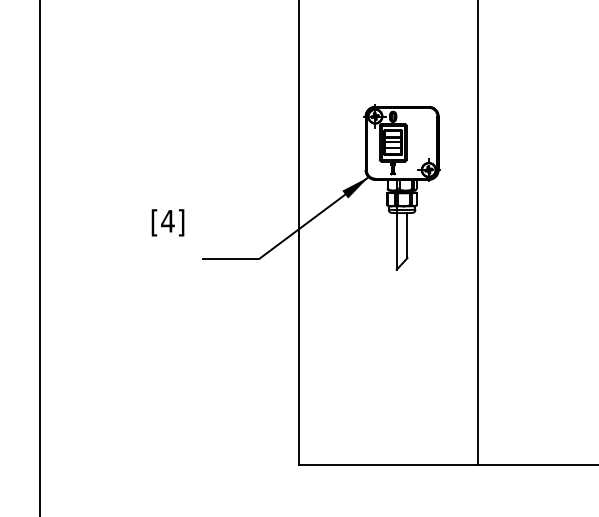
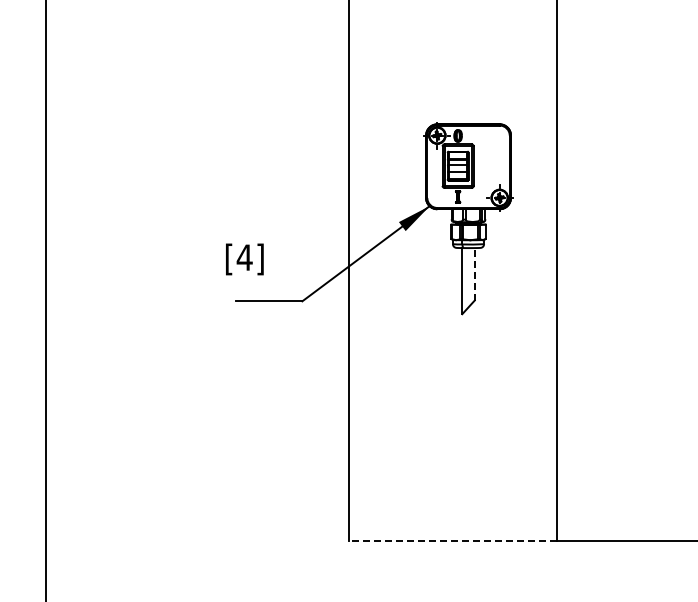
text: (167, 222) -> (244, 259), moved
line: (407, 234) -> (474, 273), solid -> dashed
line: (388, 464) -> (452, 541), solid -> dashed

